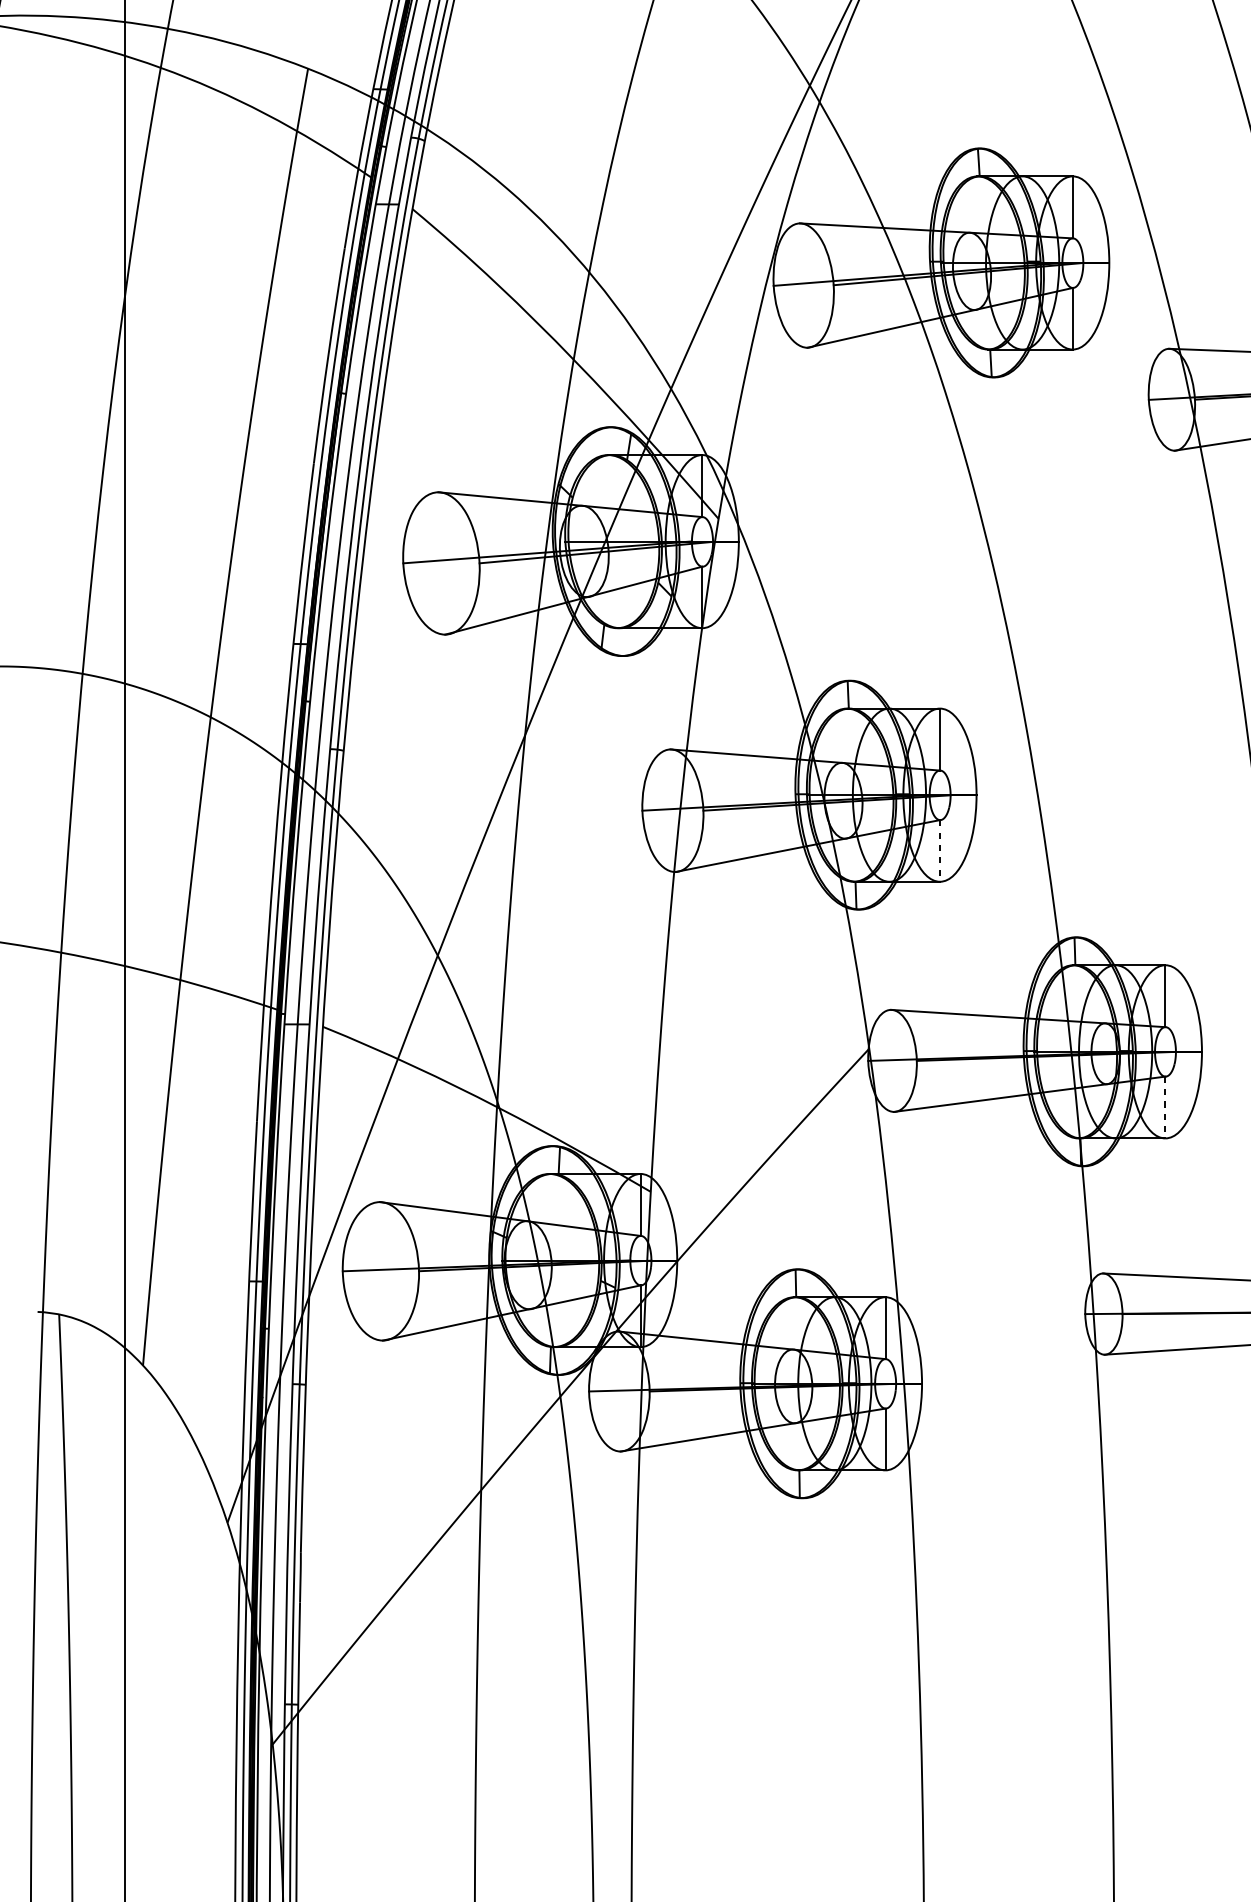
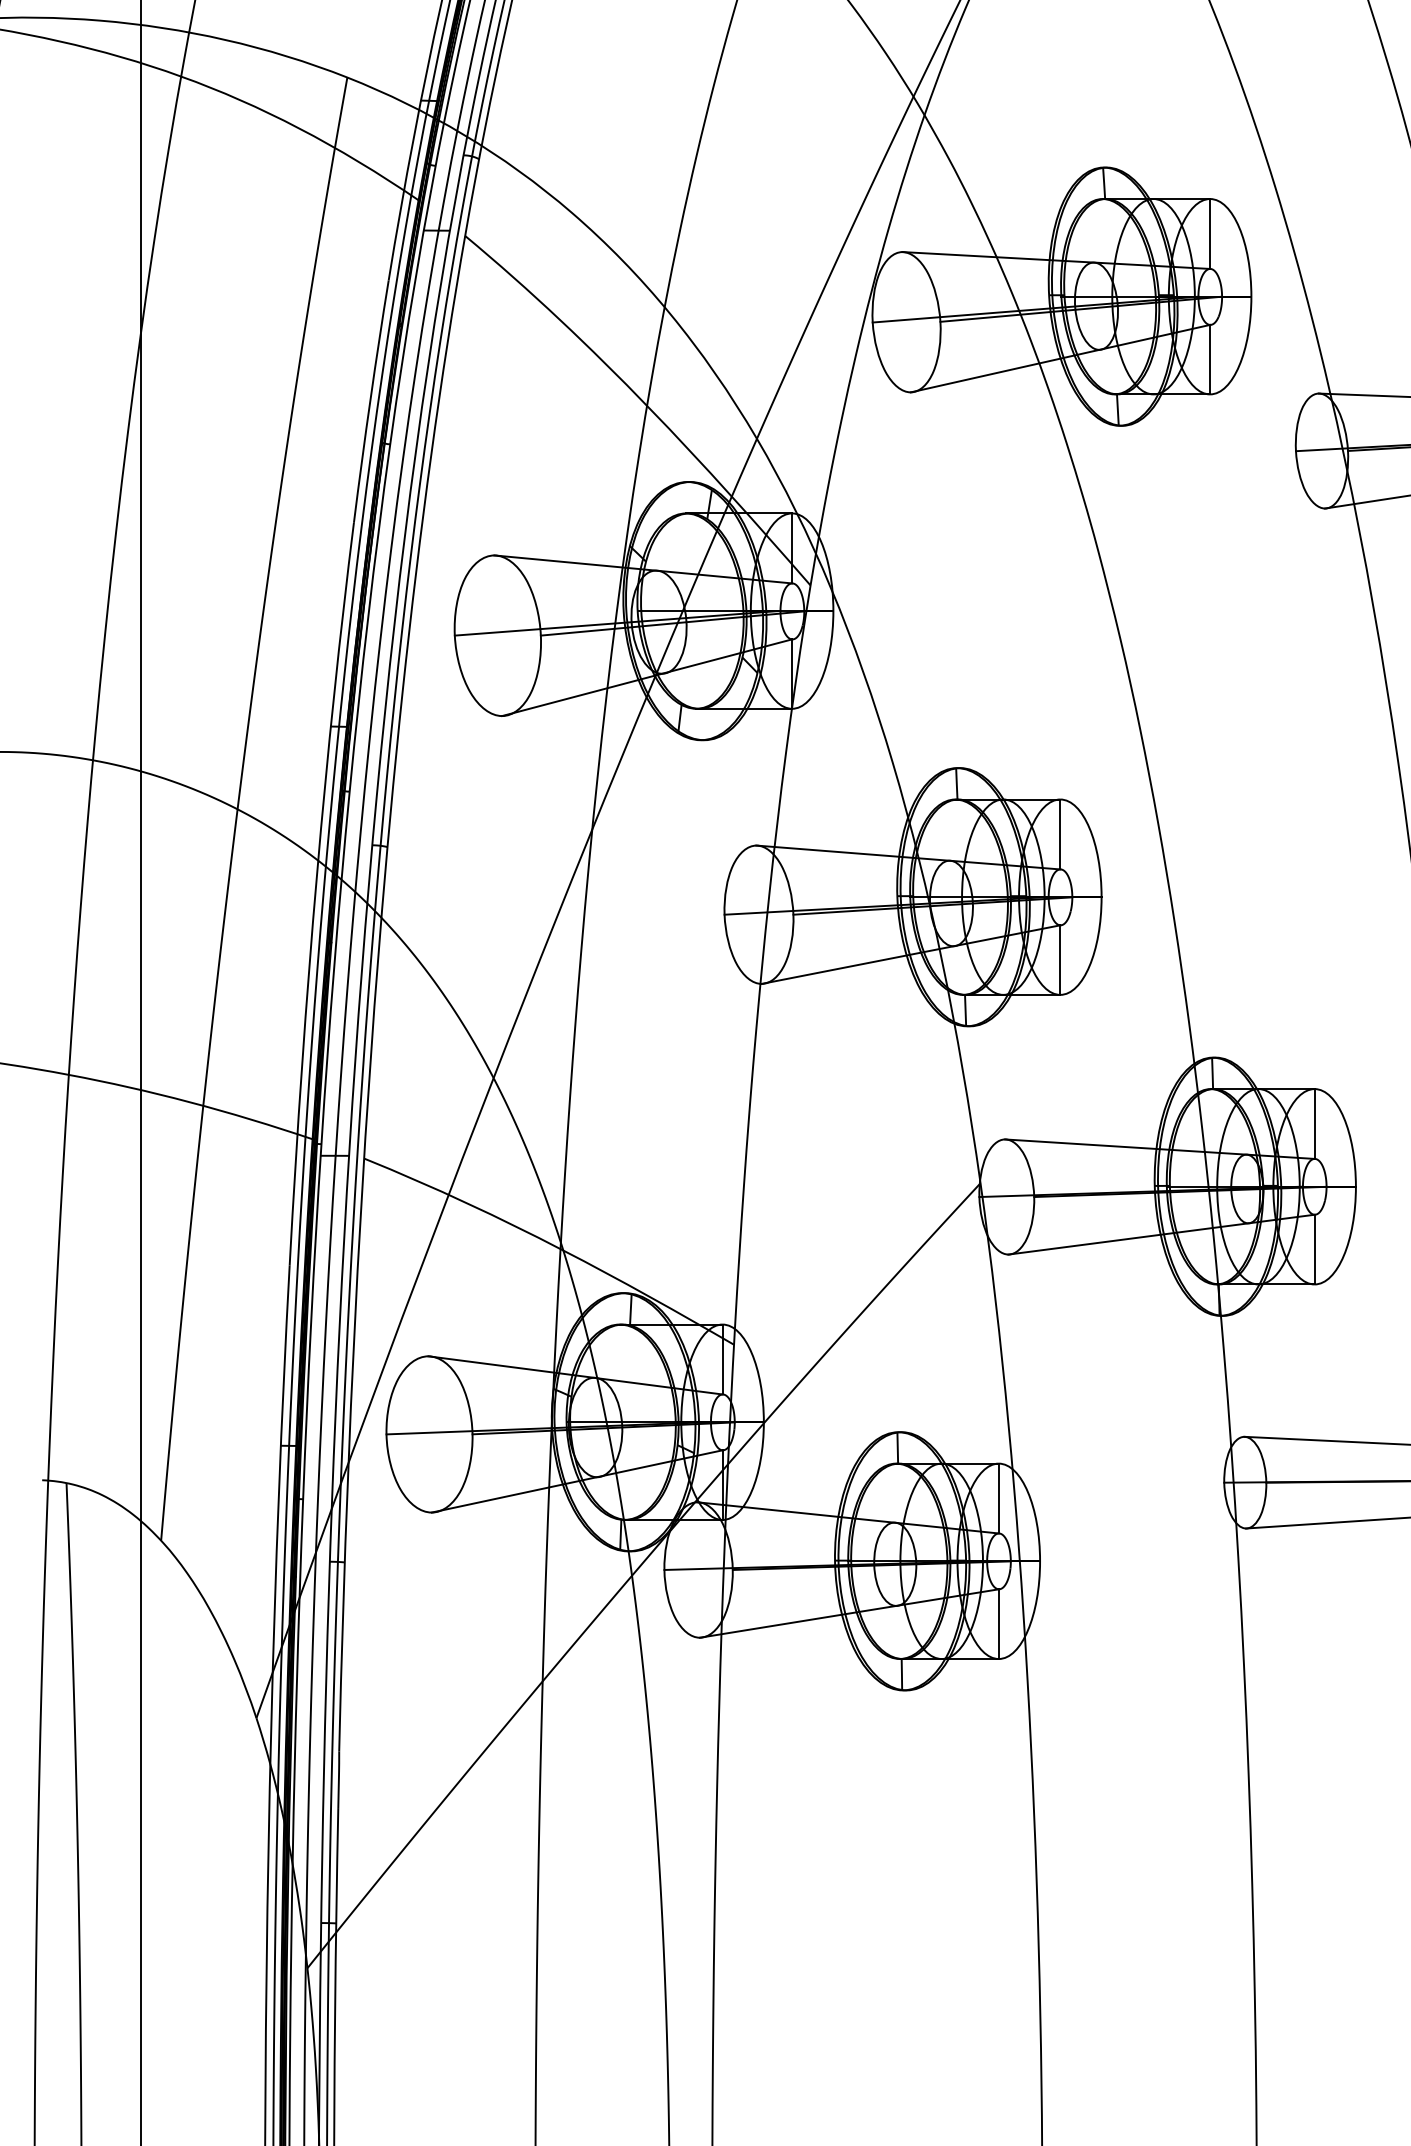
line: (940, 851) -> (1060, 960), dashed -> solid
line: (1165, 1107) -> (1314, 1249), dashed -> solid

